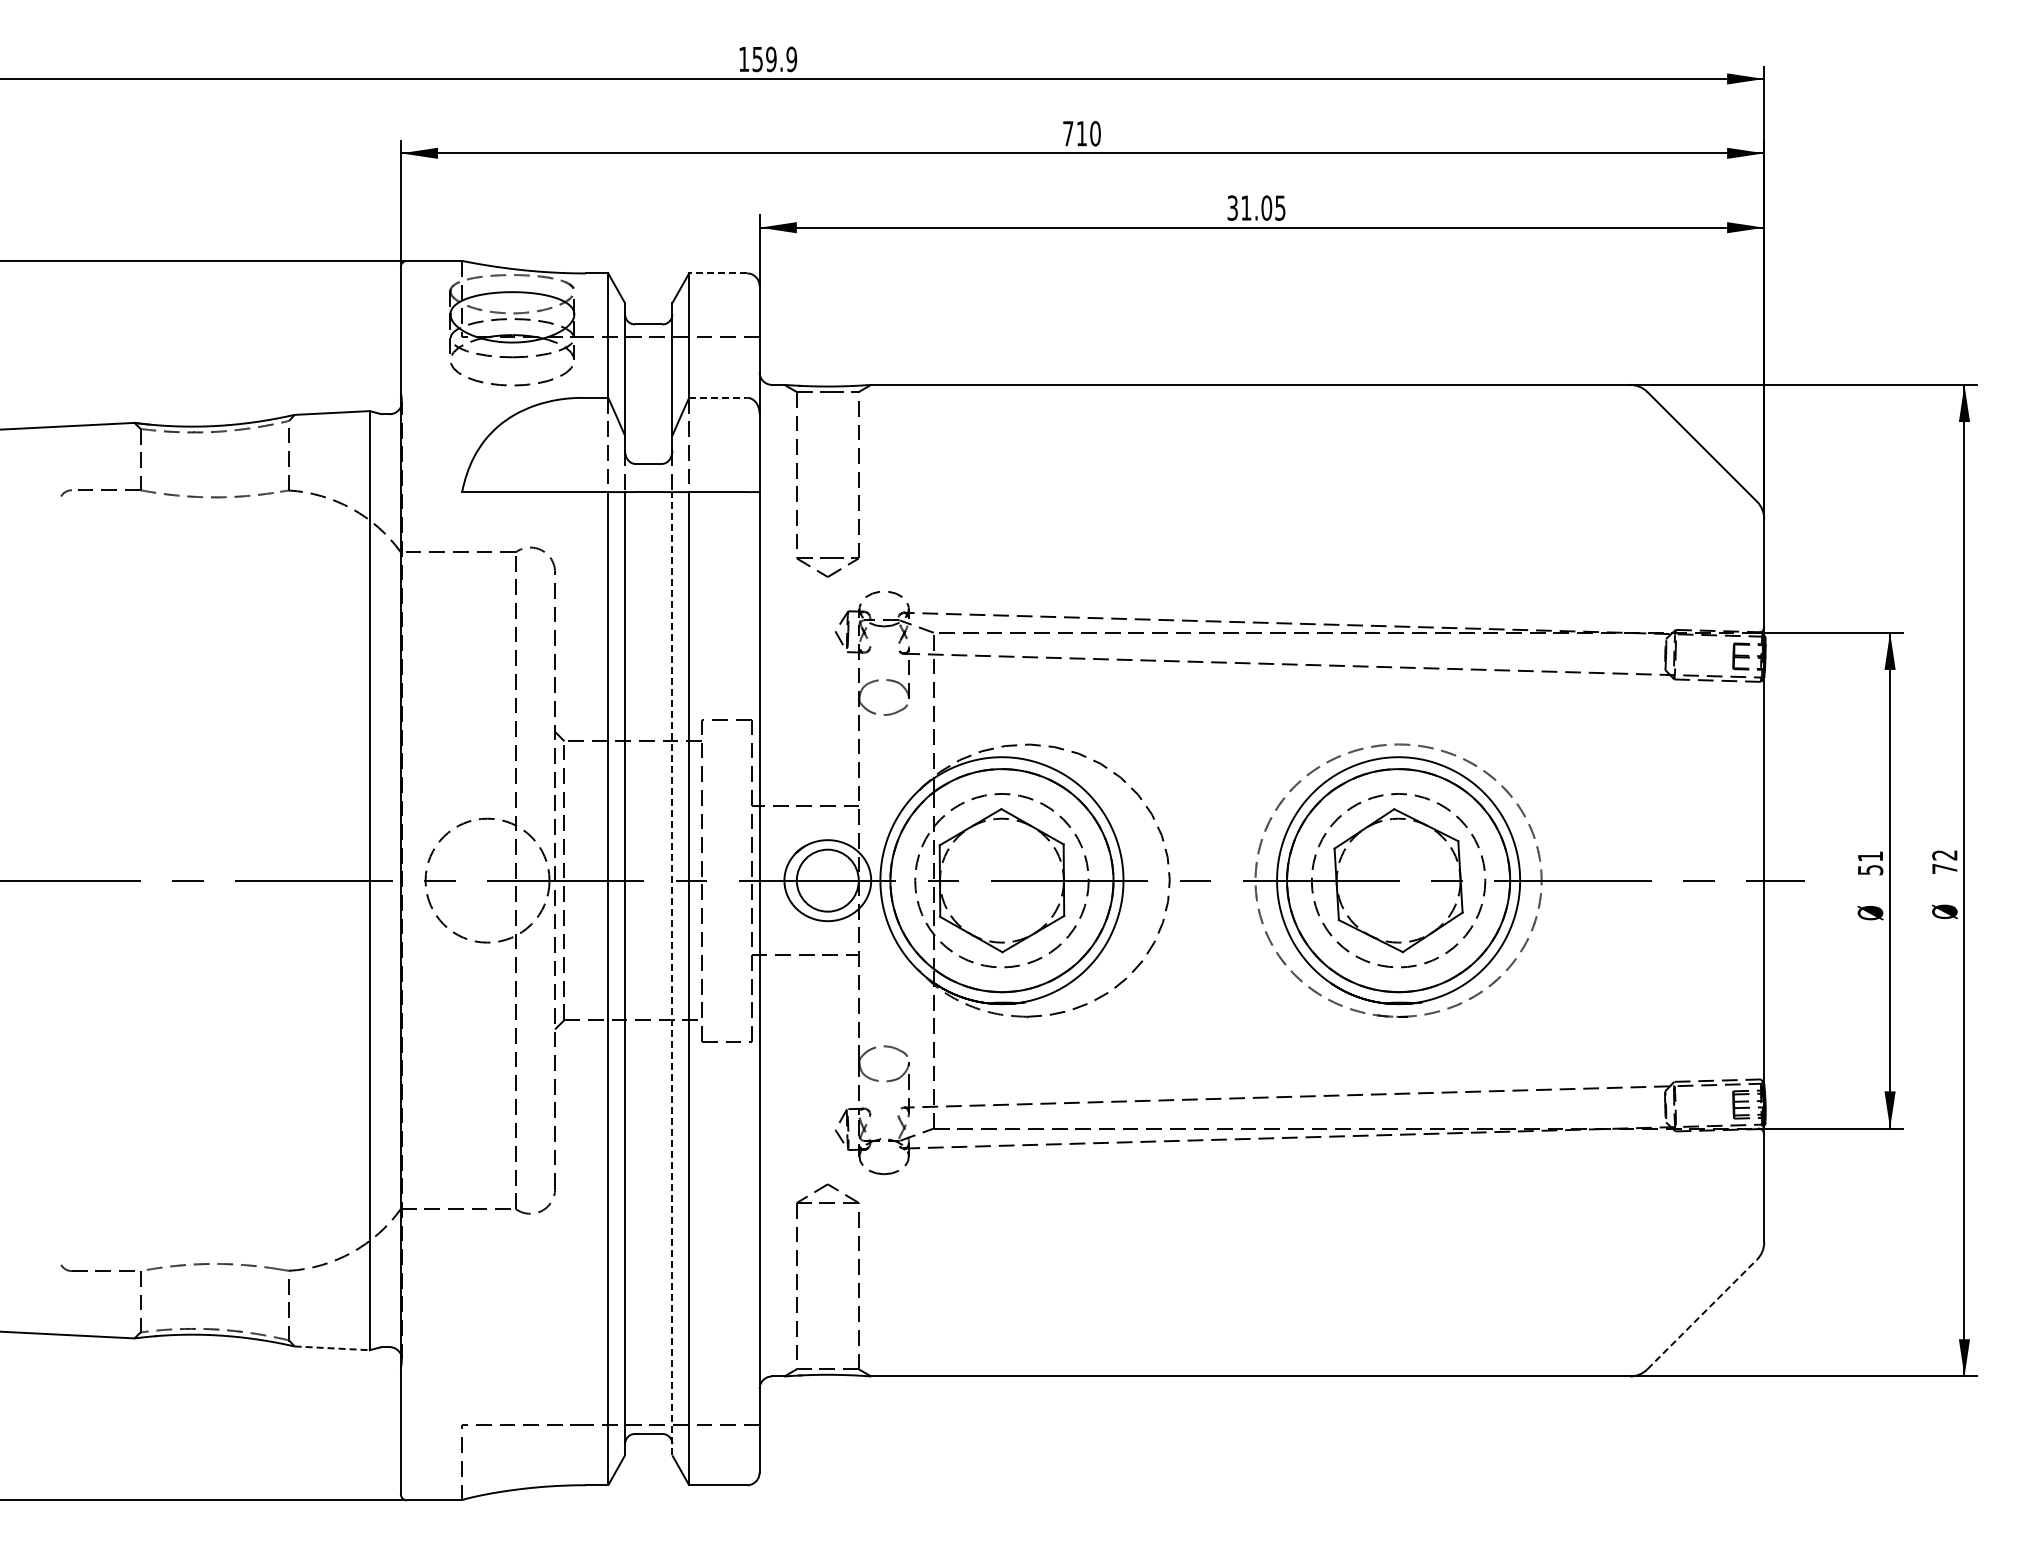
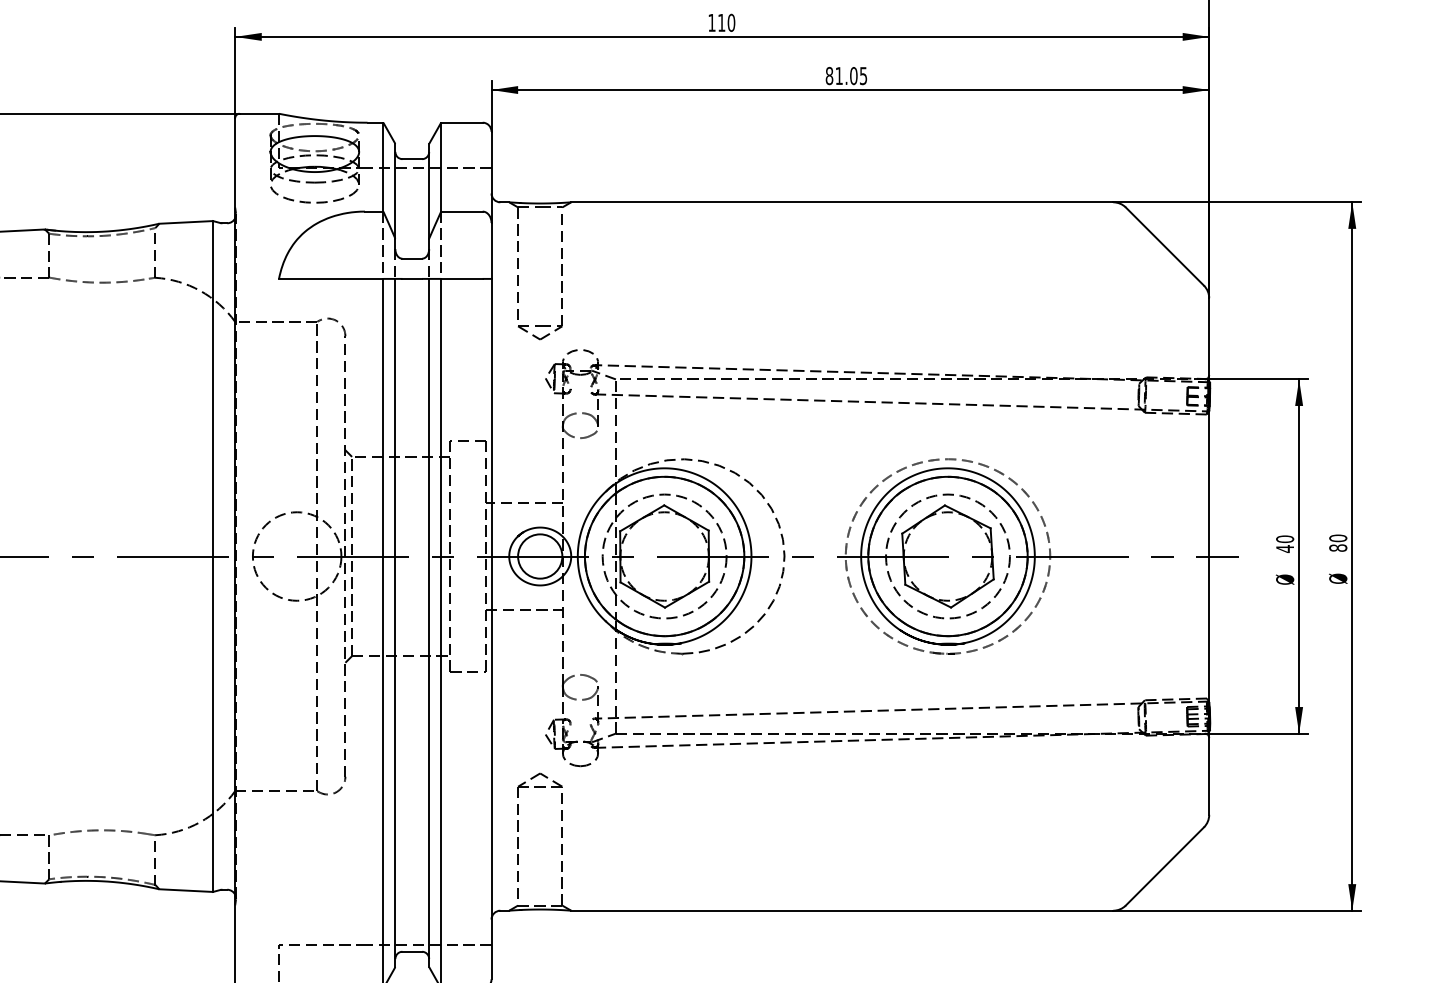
text: (1068, 133) -> (712, 22), 710 -> 110
text: (1232, 207) -> (829, 75), 31.05 -> 81.05
line: (717, 273) -> (461, 122), dashed -> solid
line: (718, 397) -> (462, 211), dashed -> solid
text: (1944, 861) -> (1337, 542), 72 -> 80
text: (1870, 863) -> (1285, 544), 51 -> 40
line: (672, 973) -> (429, 622), dashed -> solid
line: (1702, 1314) -> (1165, 866), dashed -> solid
line: (332, 1348) -> (186, 890), dashed -> solid

